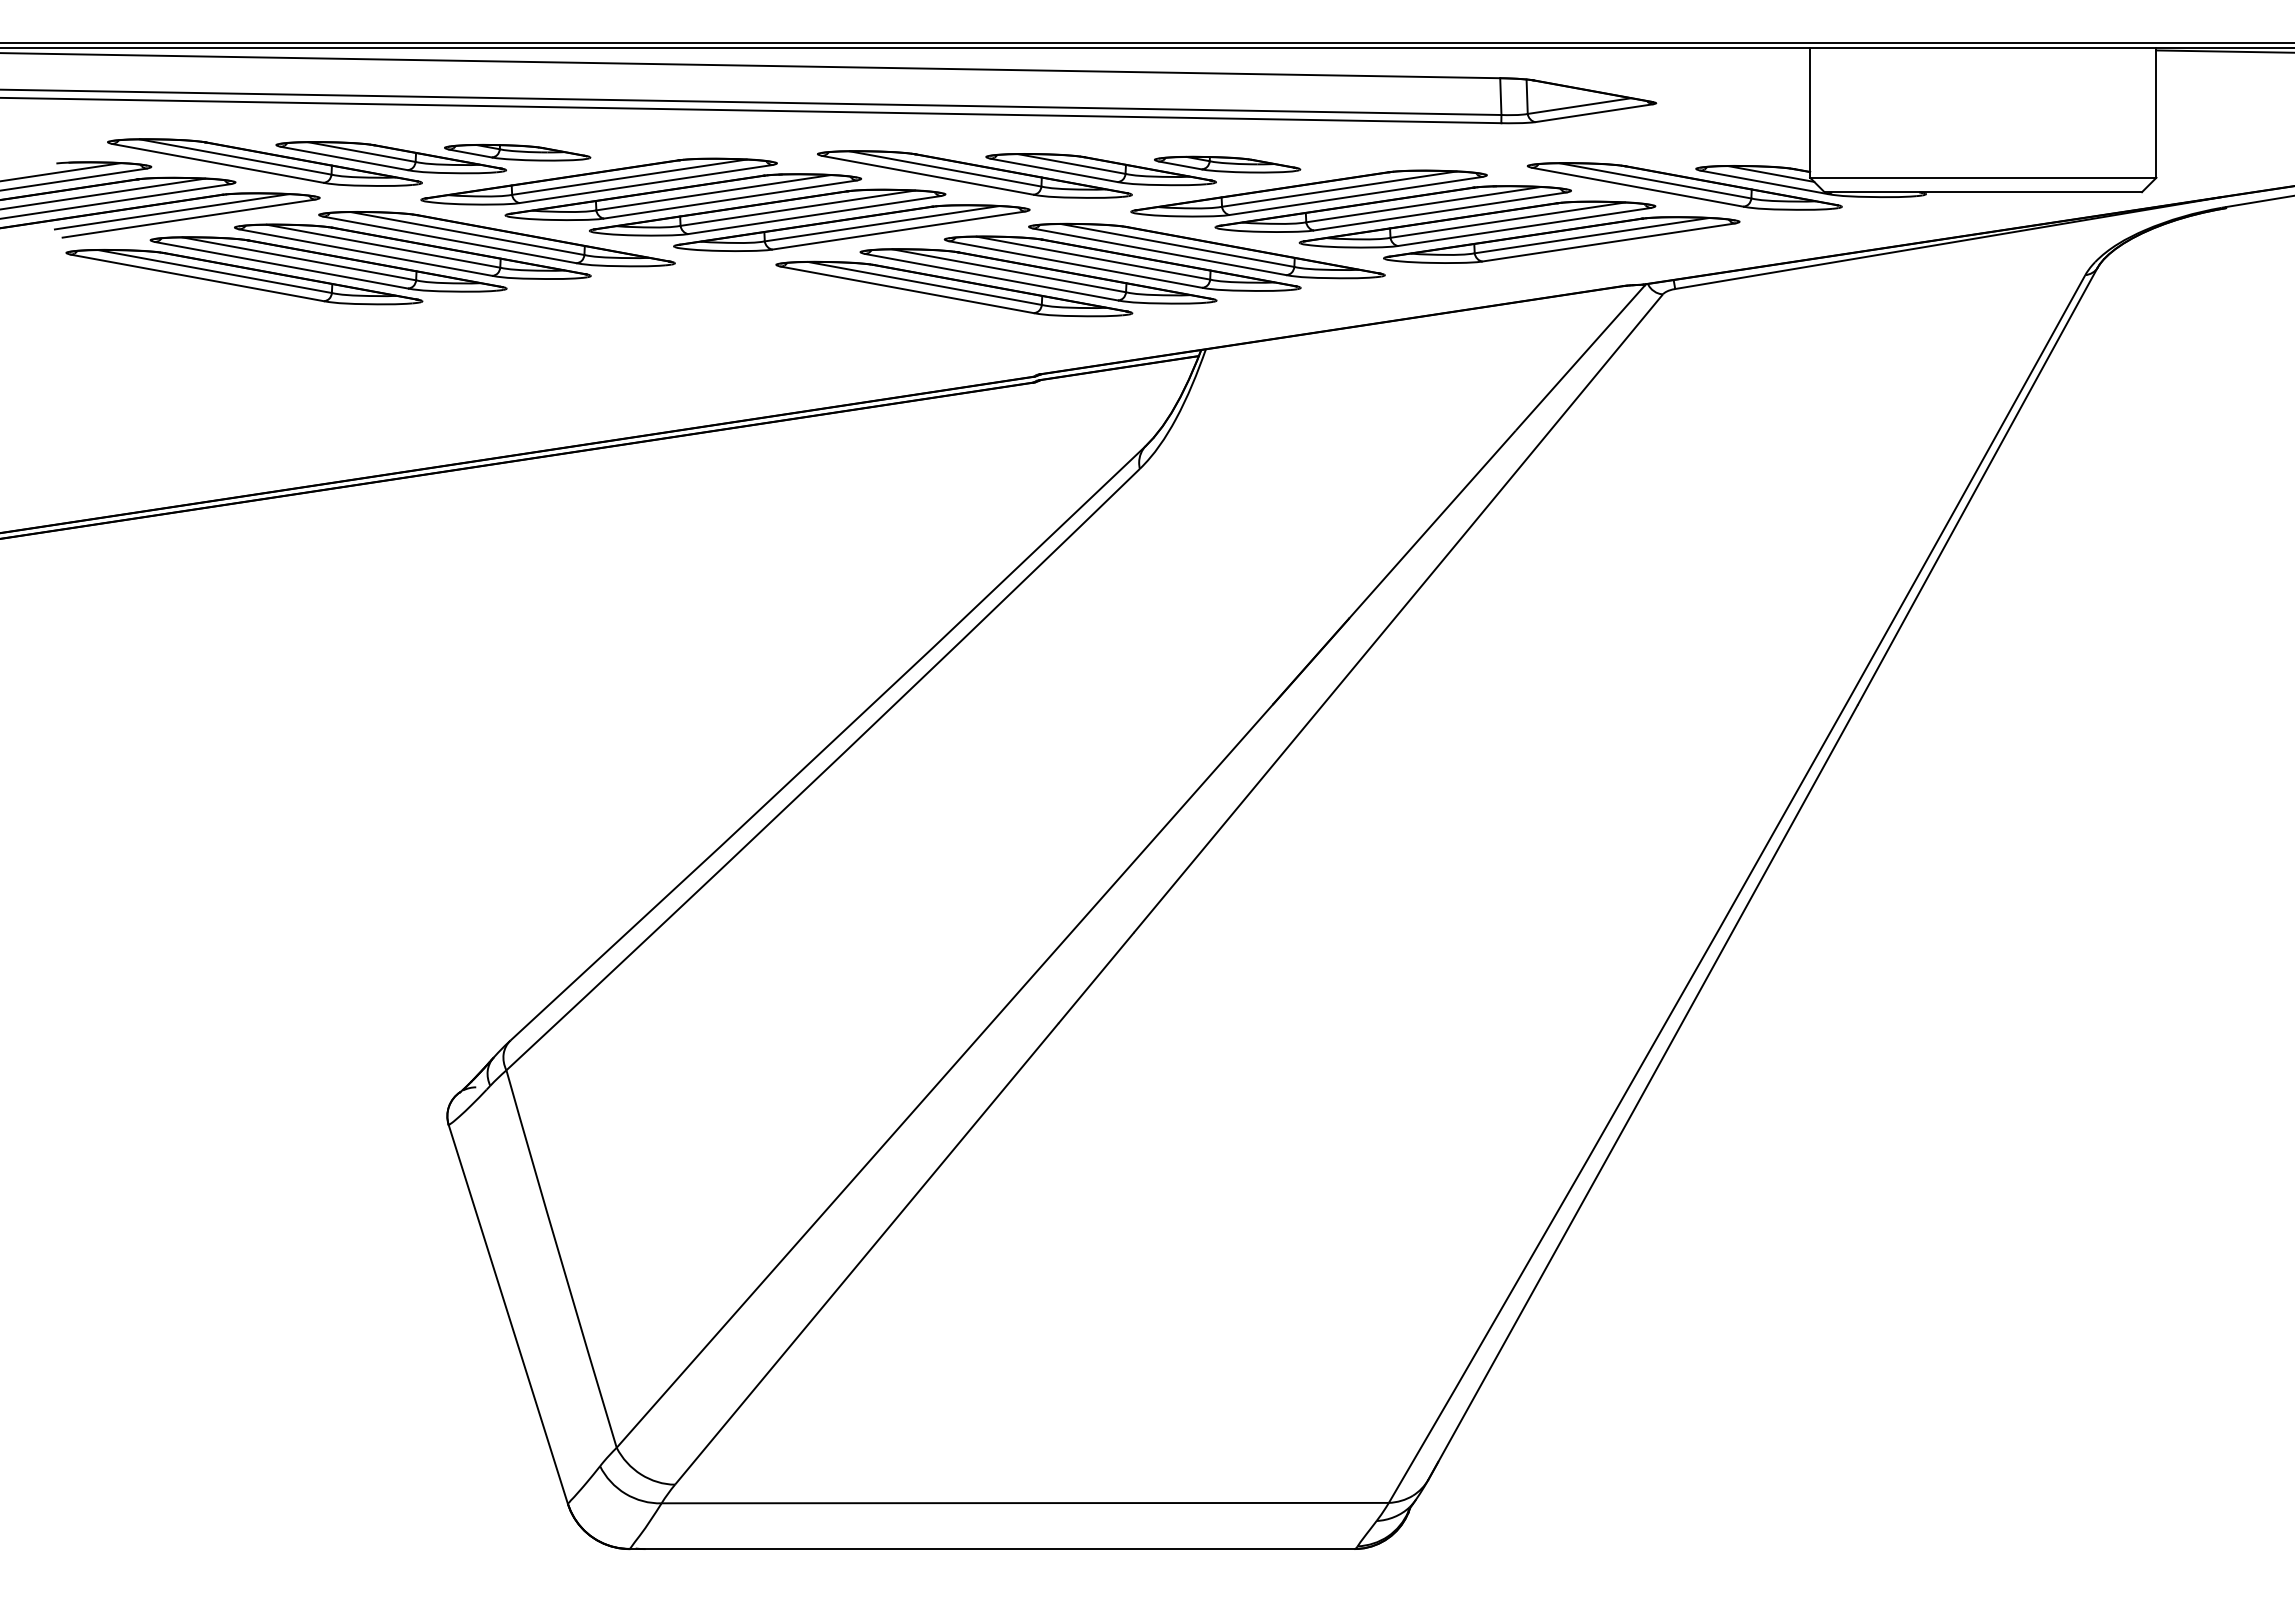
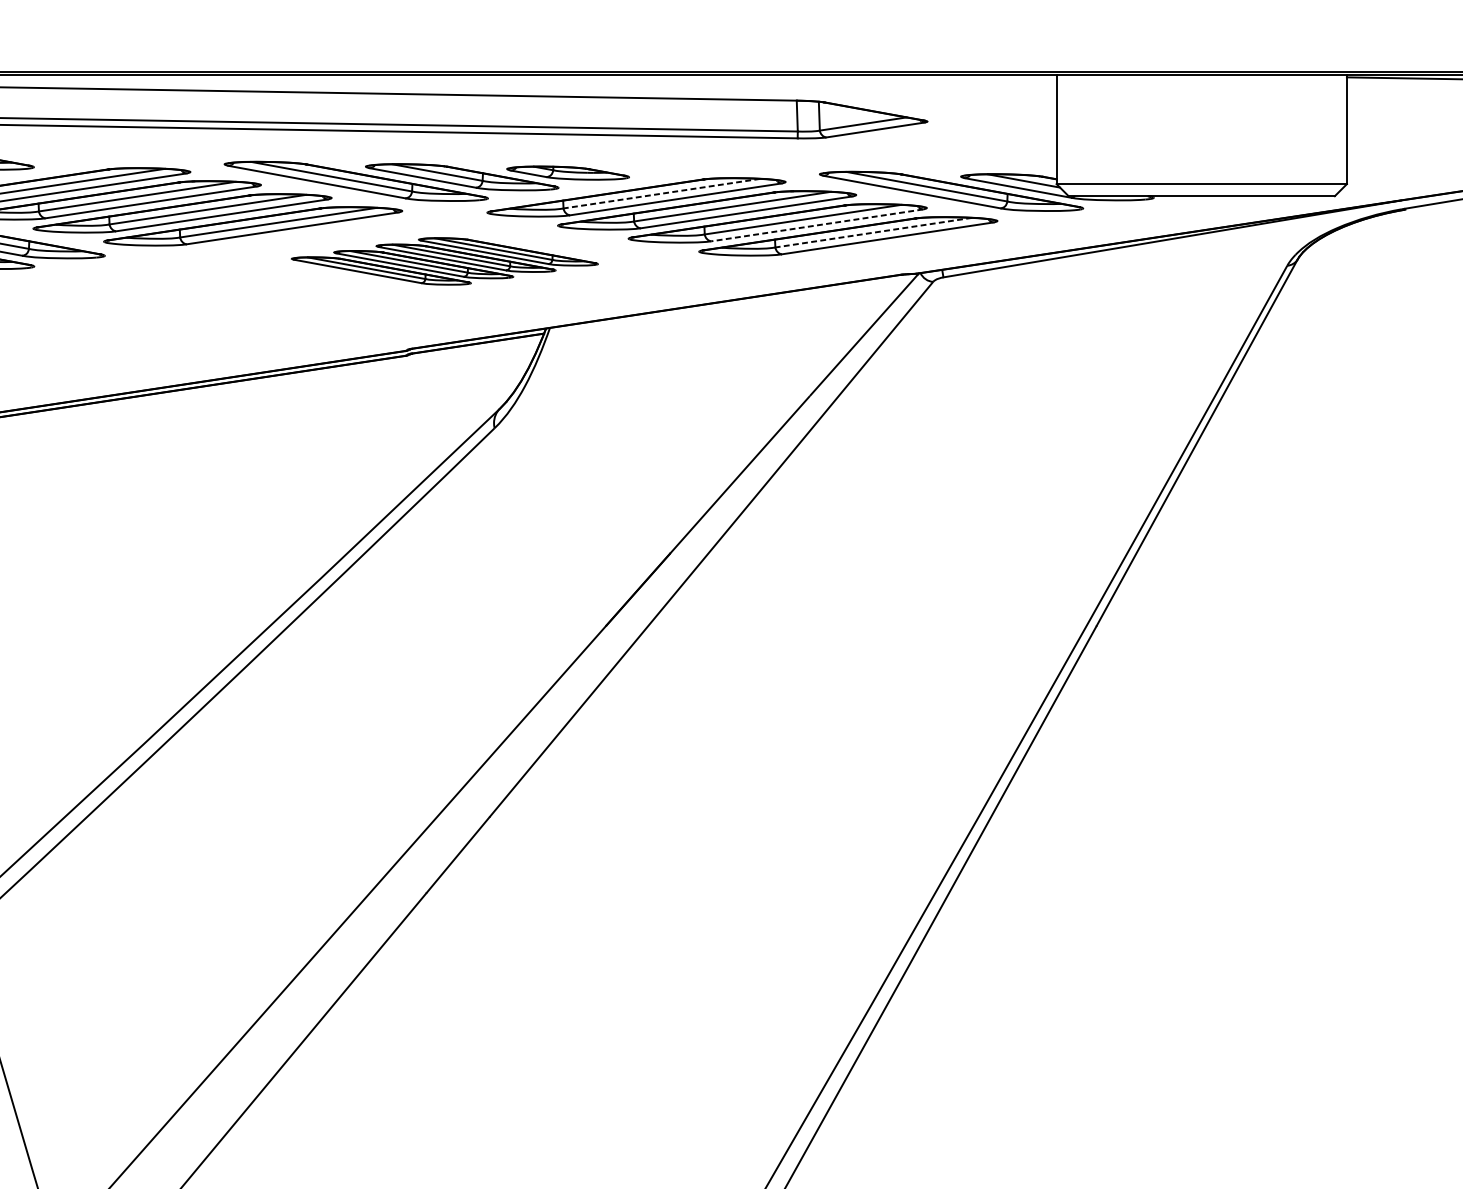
line: (1339, 189) -> (662, 193), solid -> dashed
line: (1524, 226) -> (817, 224), solid -> dashed
line: (1592, 235) -> (874, 232), solid -> dashed
part: (1080, 269) -> (444, 261), size x0.6

